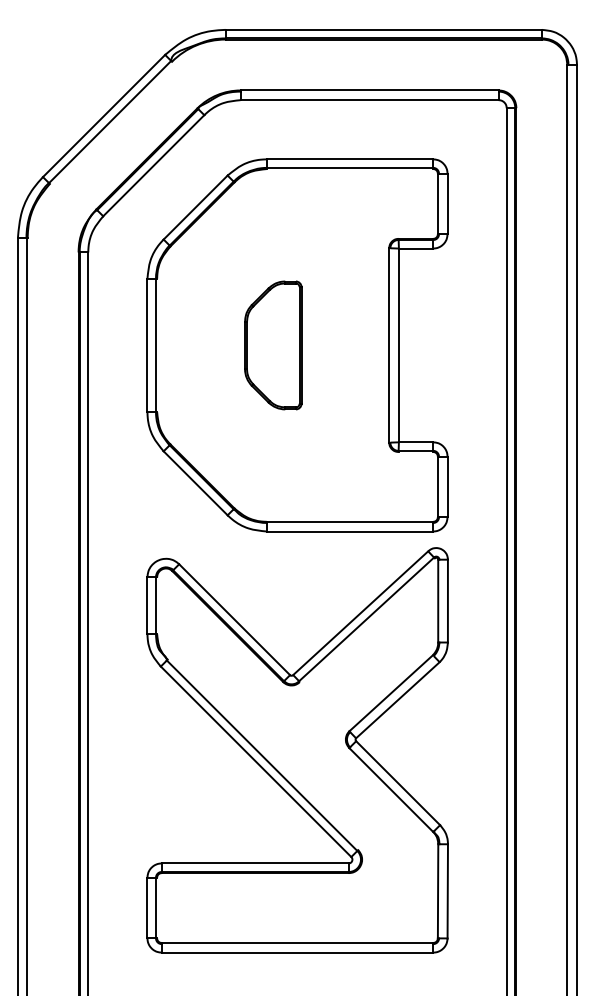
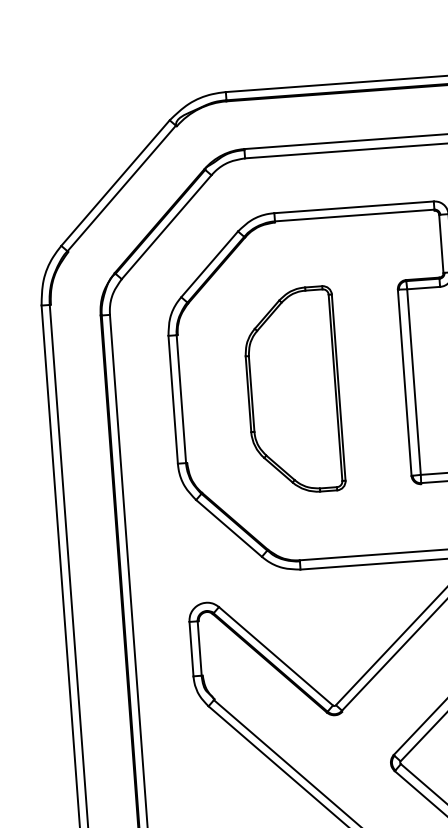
part: (273, 345) -> (293, 390), size x1.67

